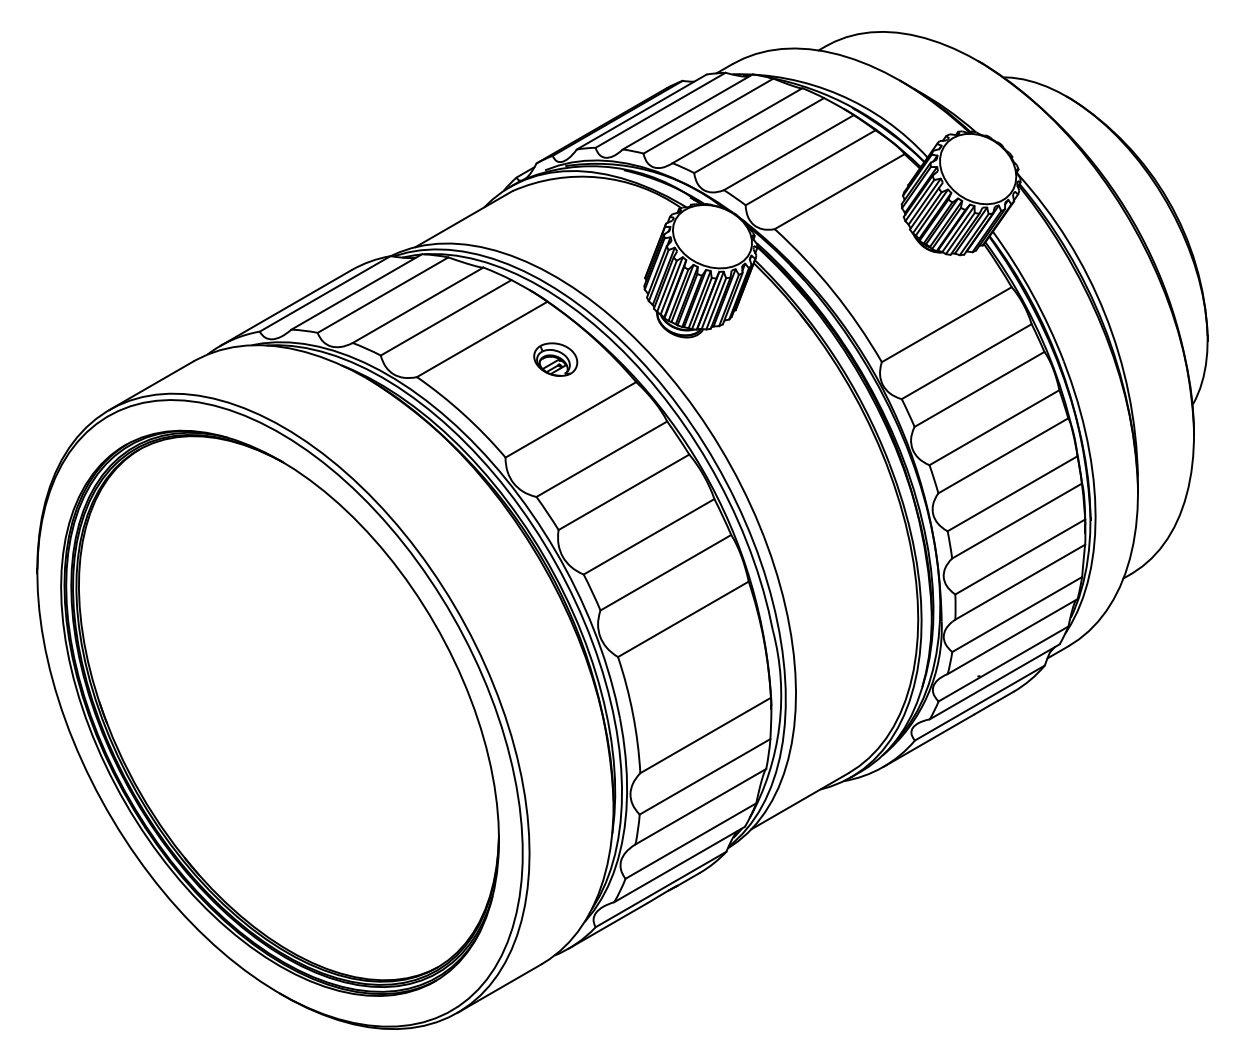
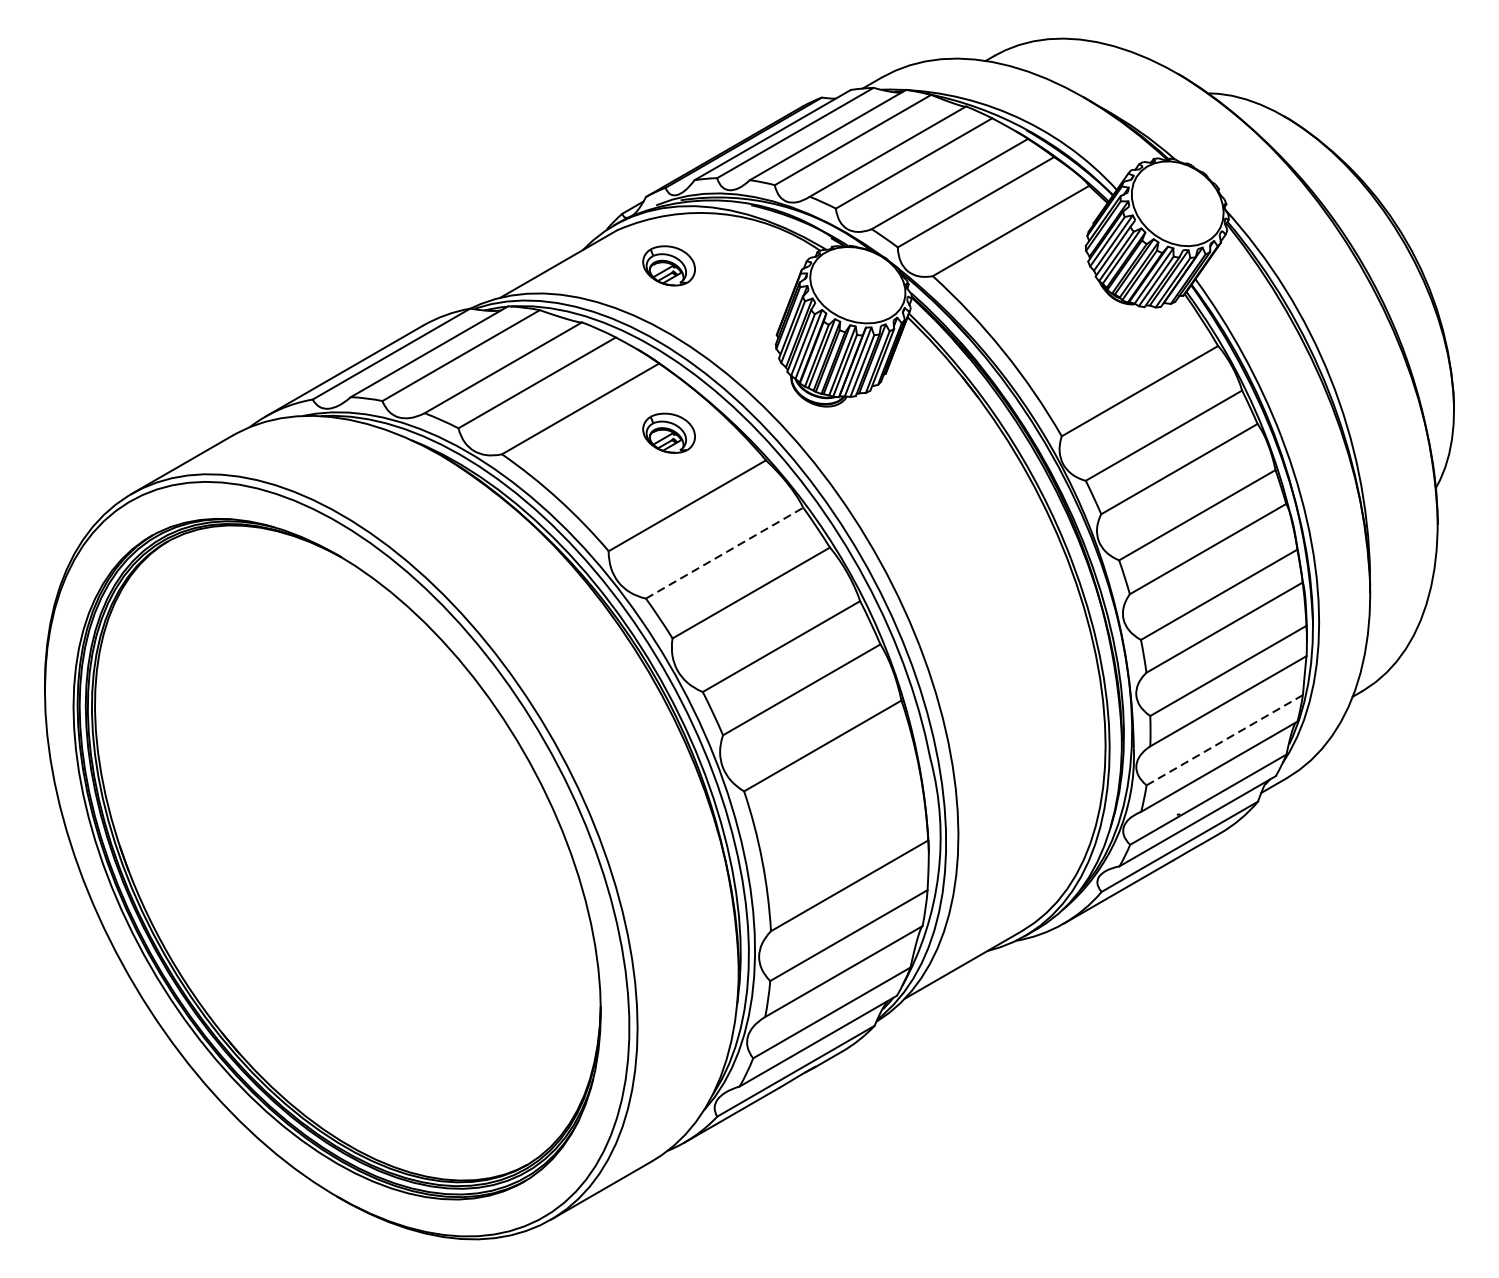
part: (555, 220) -> (668, 265), added
line: (602, 458) -> (725, 552), solid -> dashed
line: (1017, 614) -> (1225, 740), solid -> dashed

